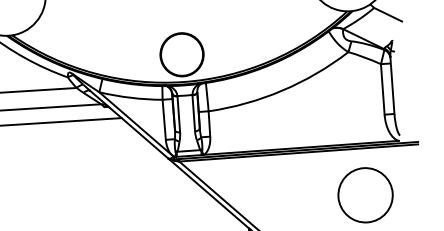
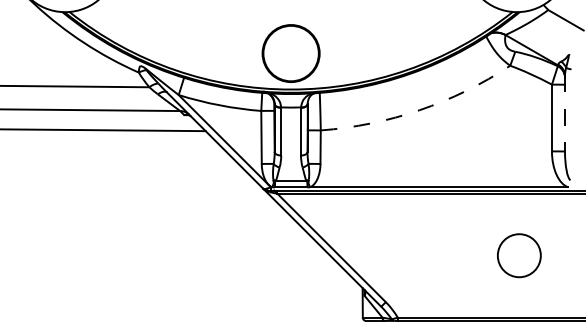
line: (392, 85) -> (564, 113), solid -> dashed
arc: (282, 90) -> (419, 110), solid -> dashed
circle: (365, 195) -> (519, 255), size x0.6

